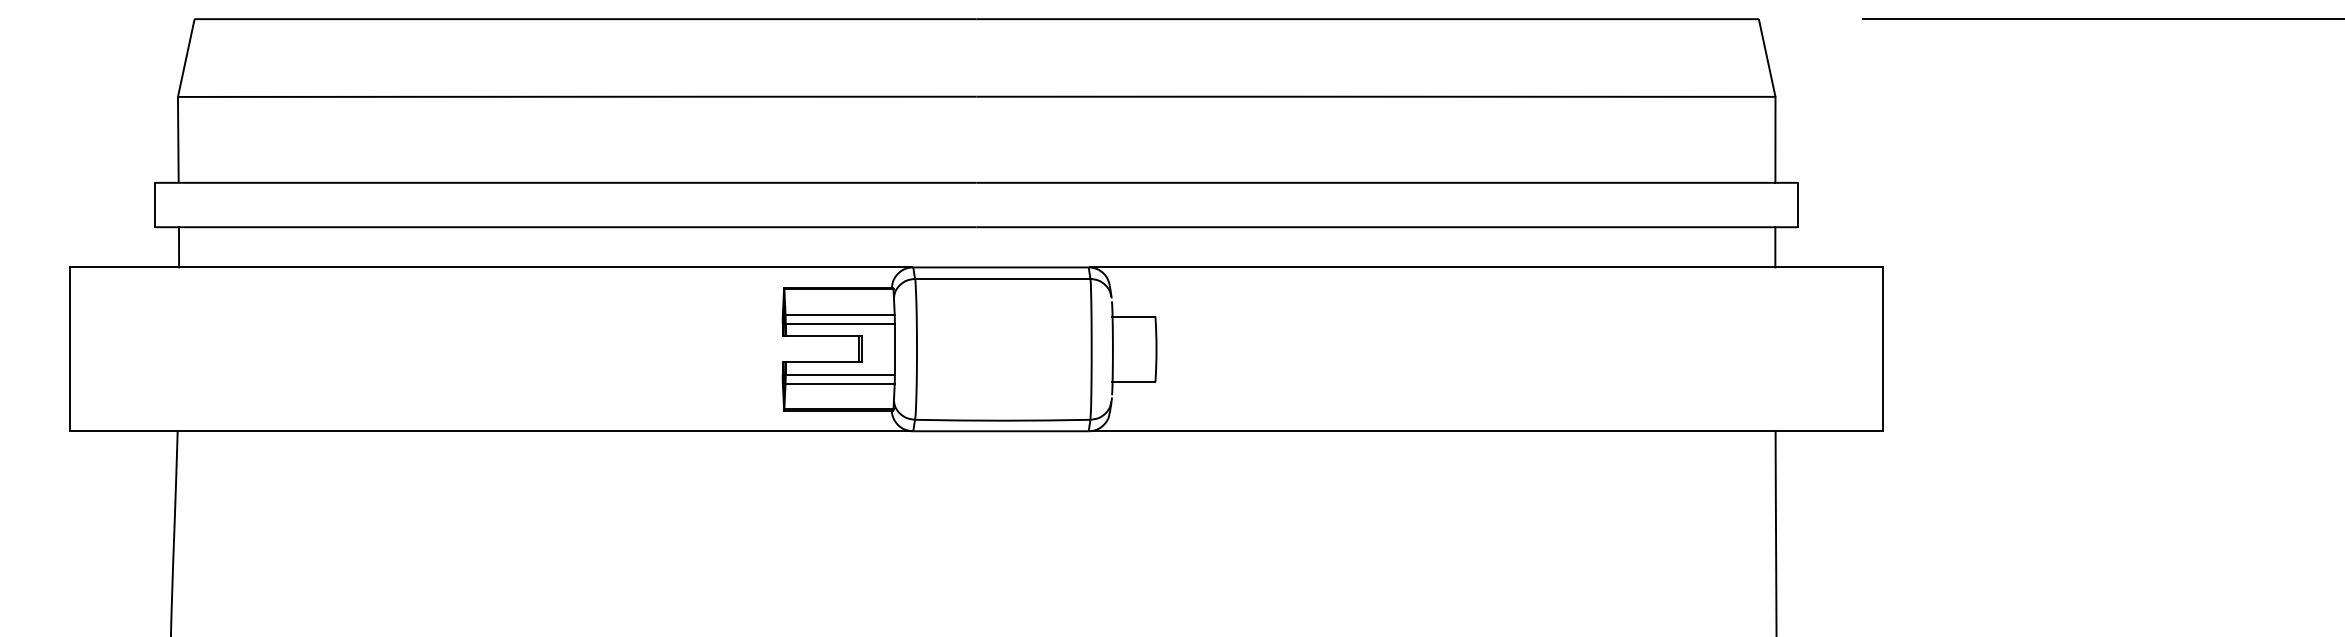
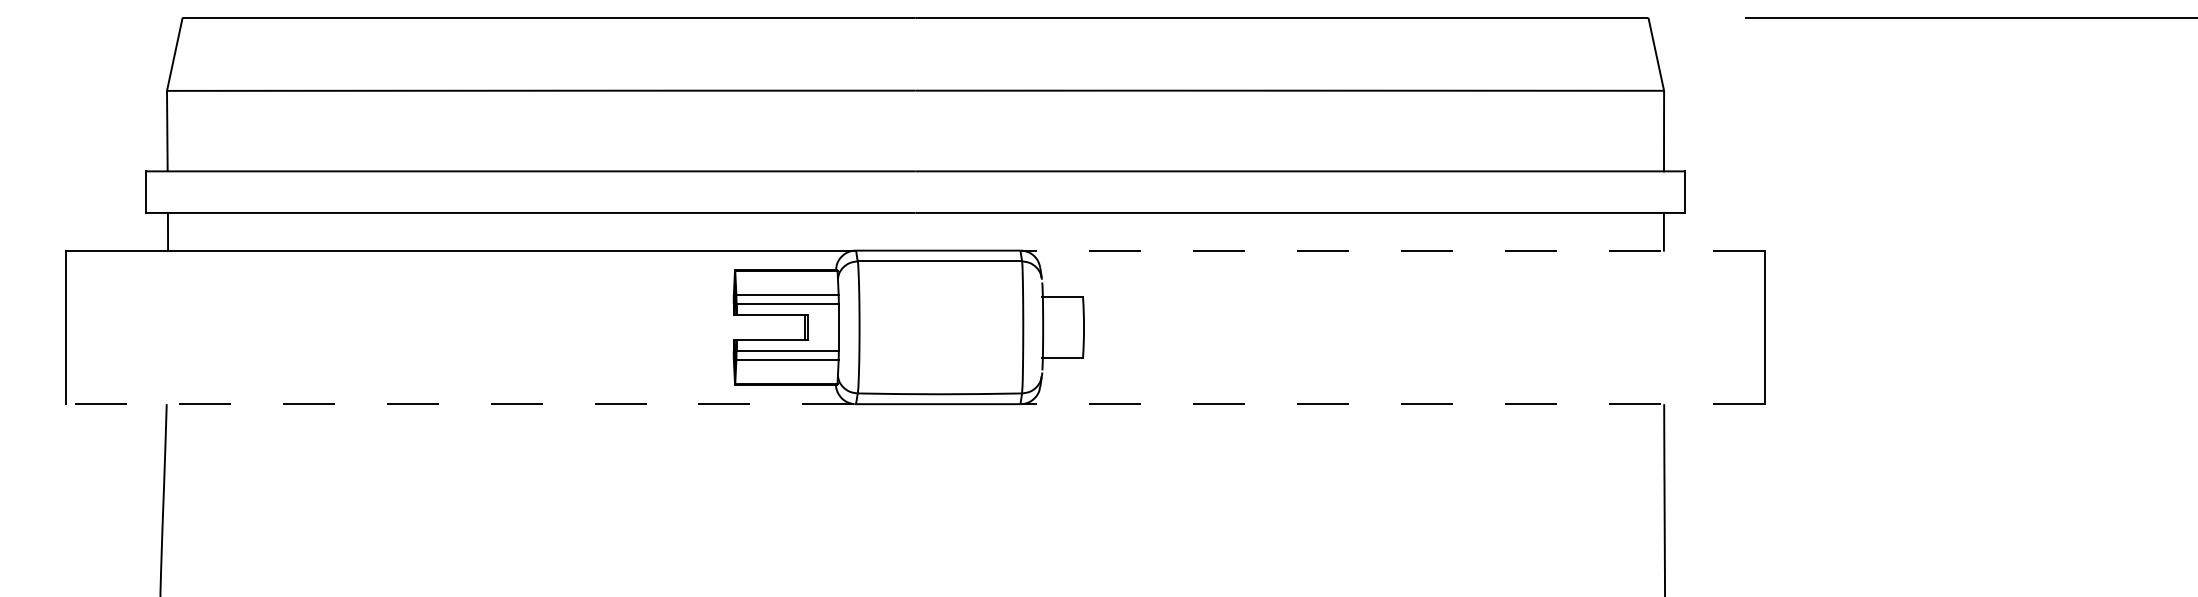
line: (1485, 267) -> (1392, 250), solid -> dashed
line: (490, 431) -> (459, 404), solid -> dashed
line: (1485, 431) -> (1392, 404), solid -> dashed

